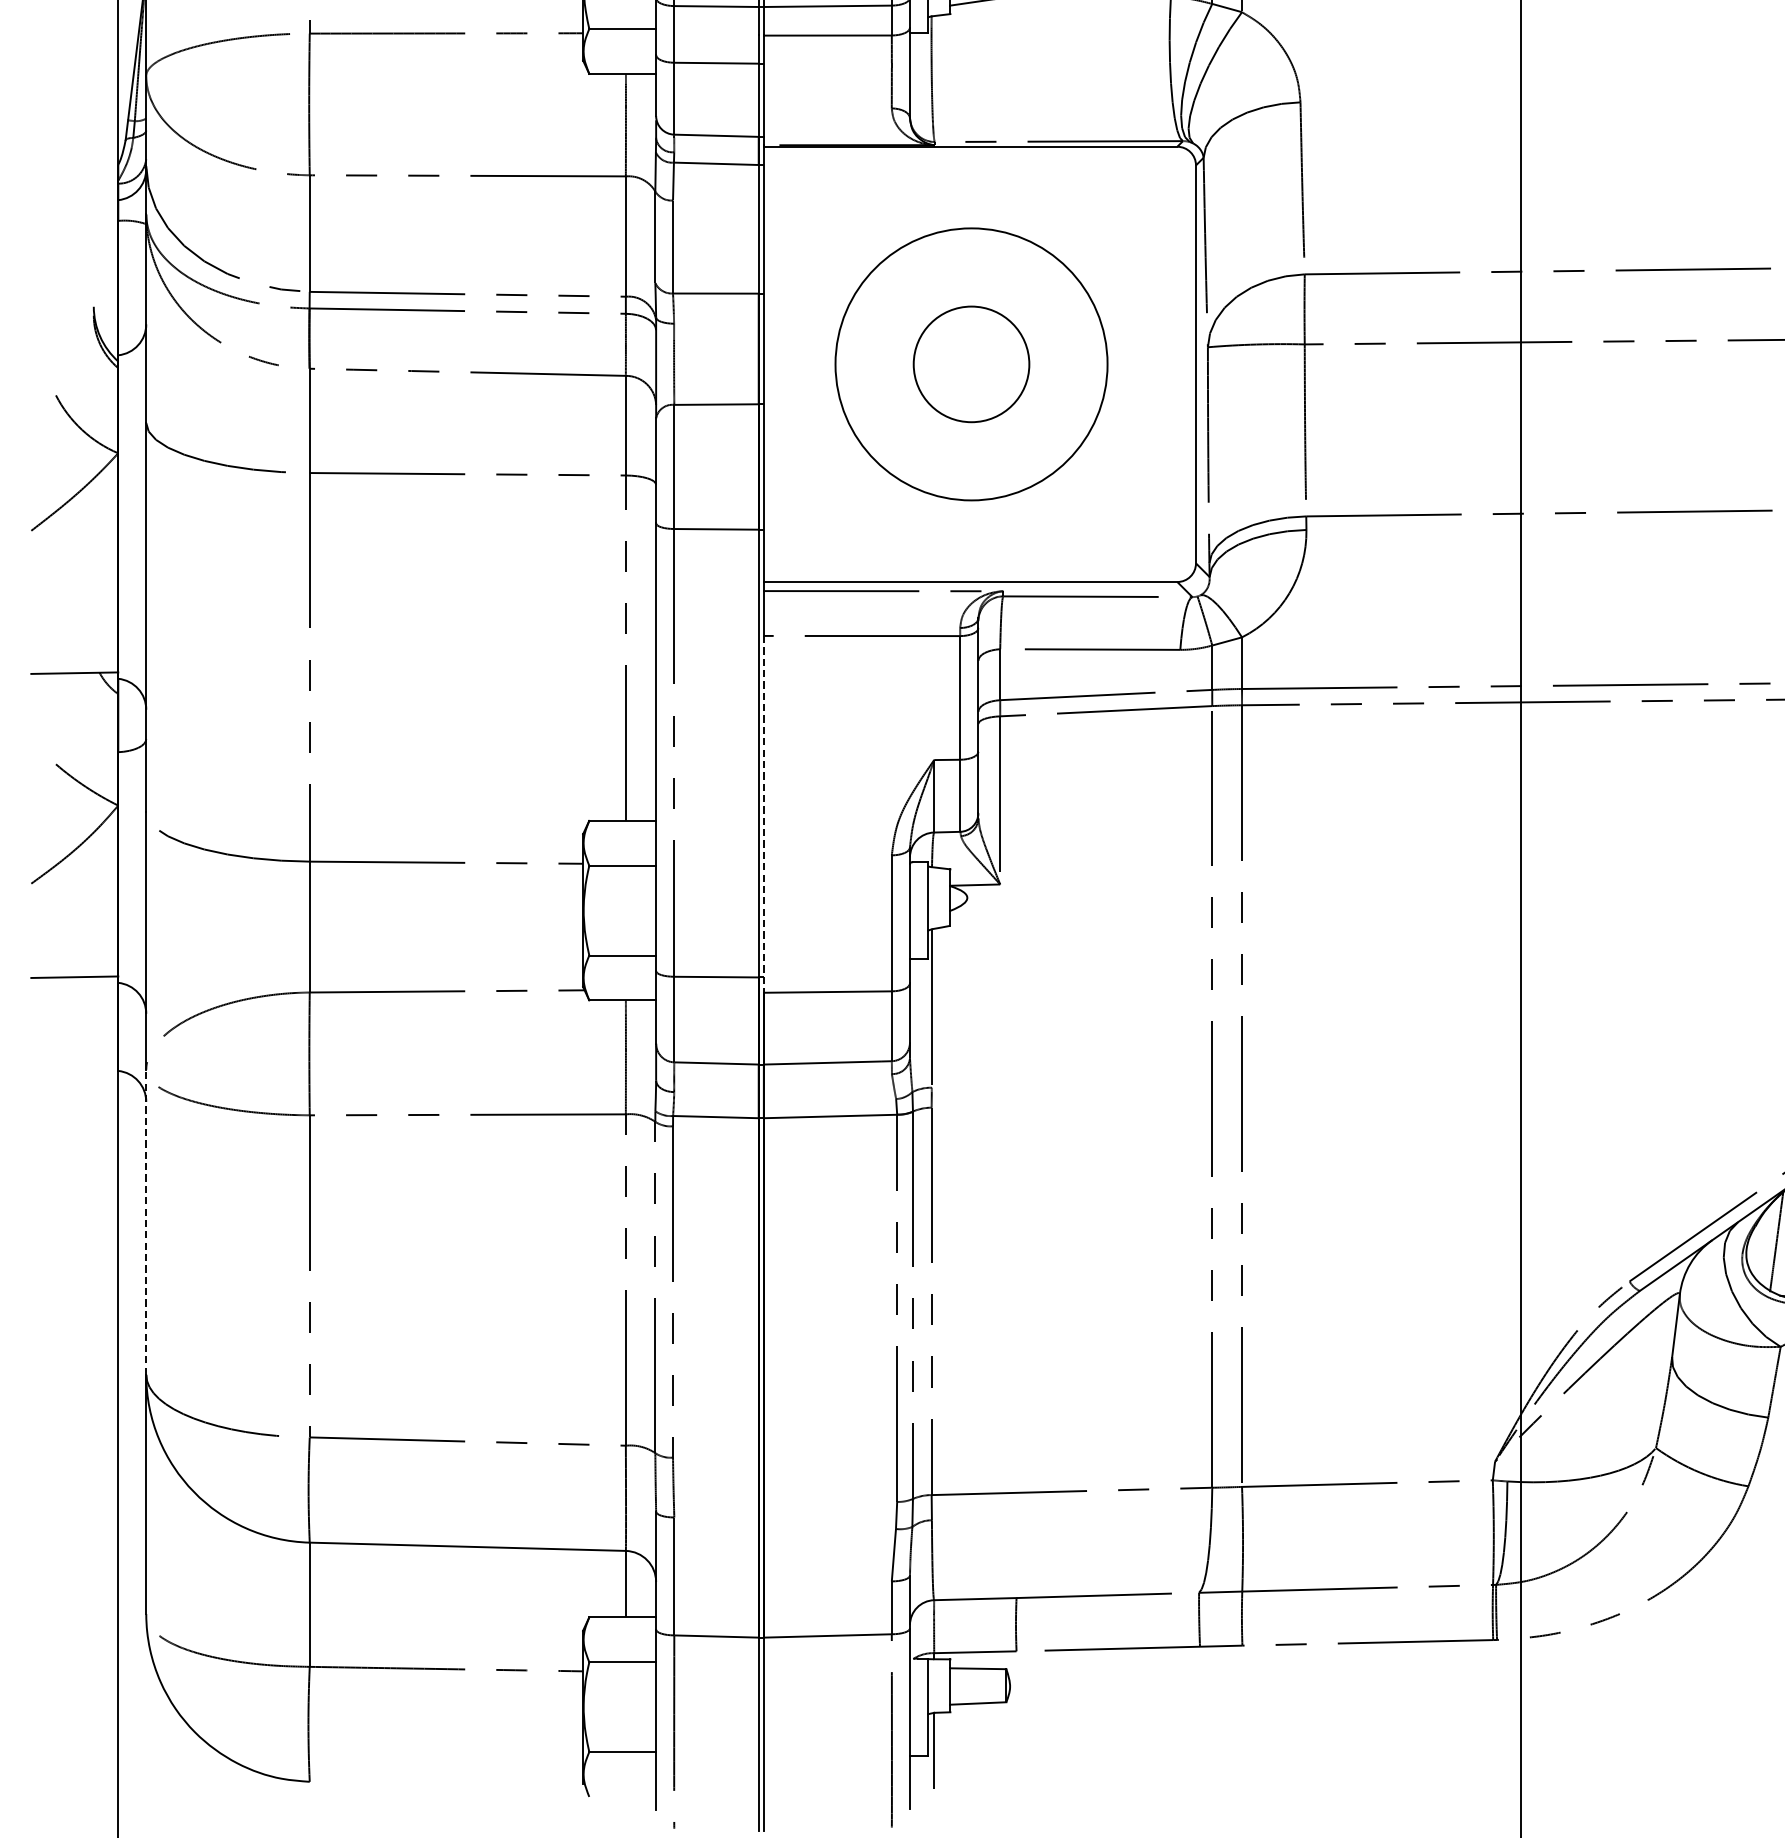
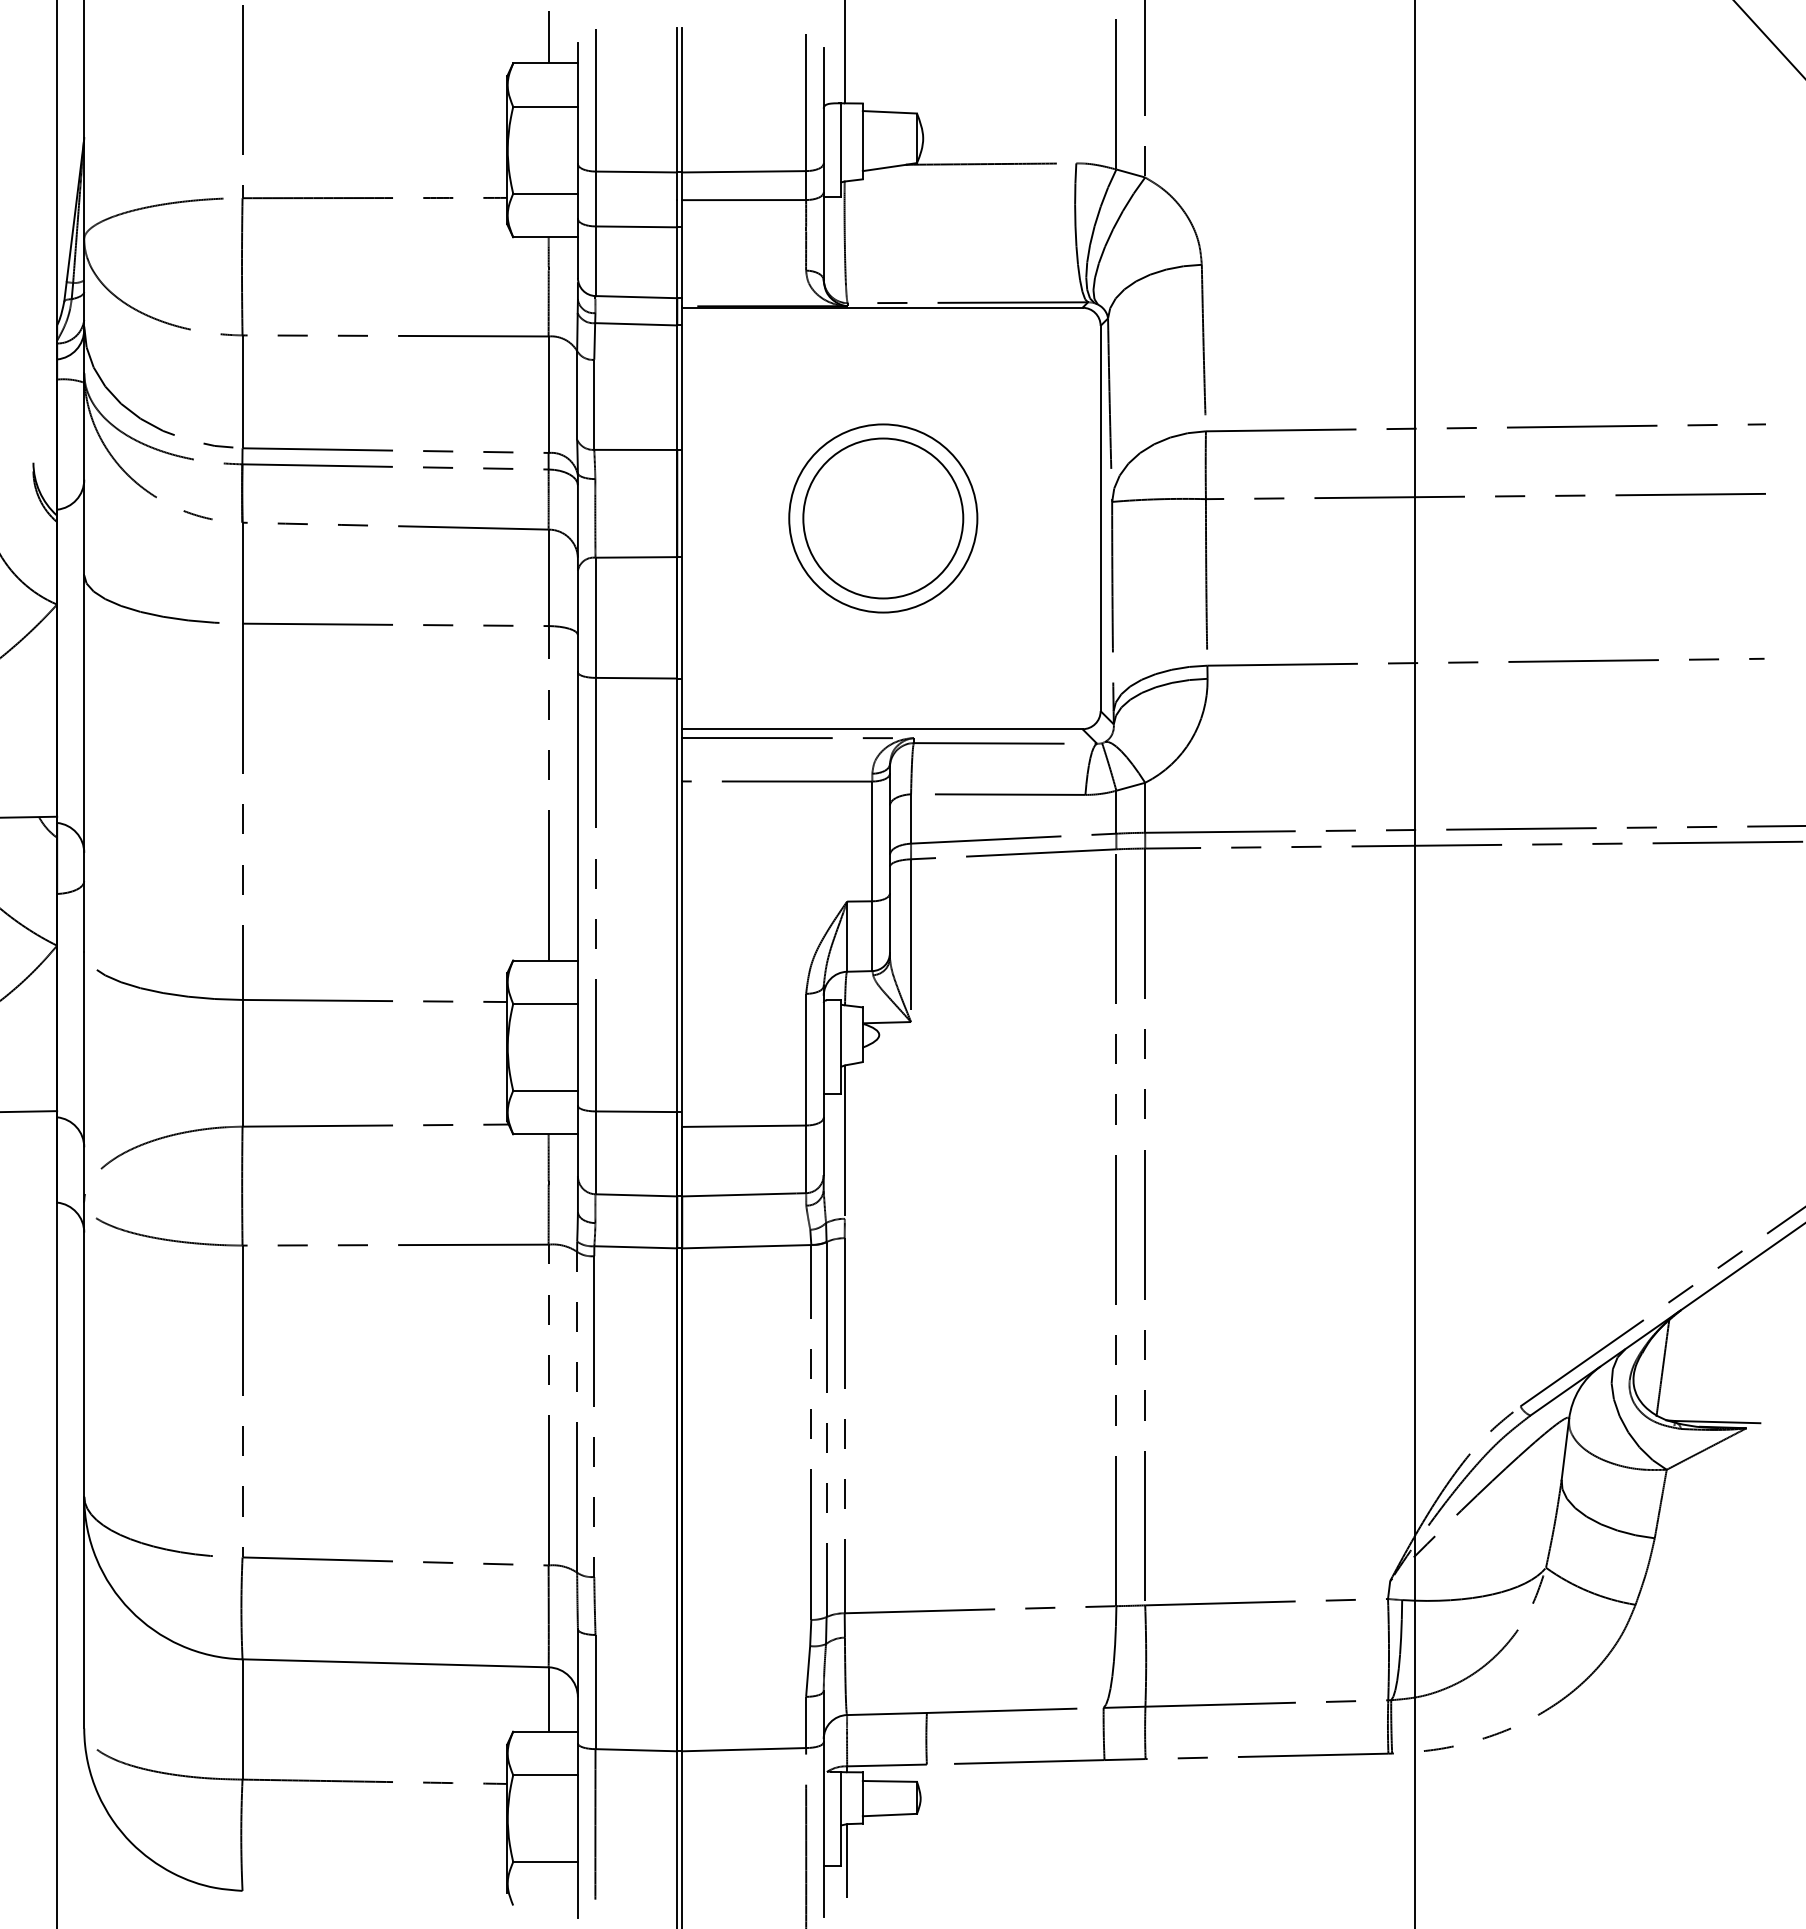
circle: (971, 364) -> (883, 518), size x0.71
circle: (971, 364) -> (883, 518), size x1.43
line: (764, 814) -> (682, 954), dashed -> solid
line: (146, 1222) -> (84, 1349), dashed -> solid

